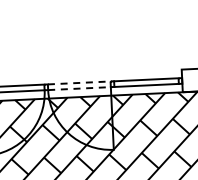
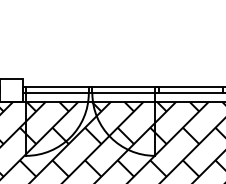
line: (81, 82) -> (125, 87), dashed -> solid
line: (81, 88) -> (125, 93), dashed -> solid

